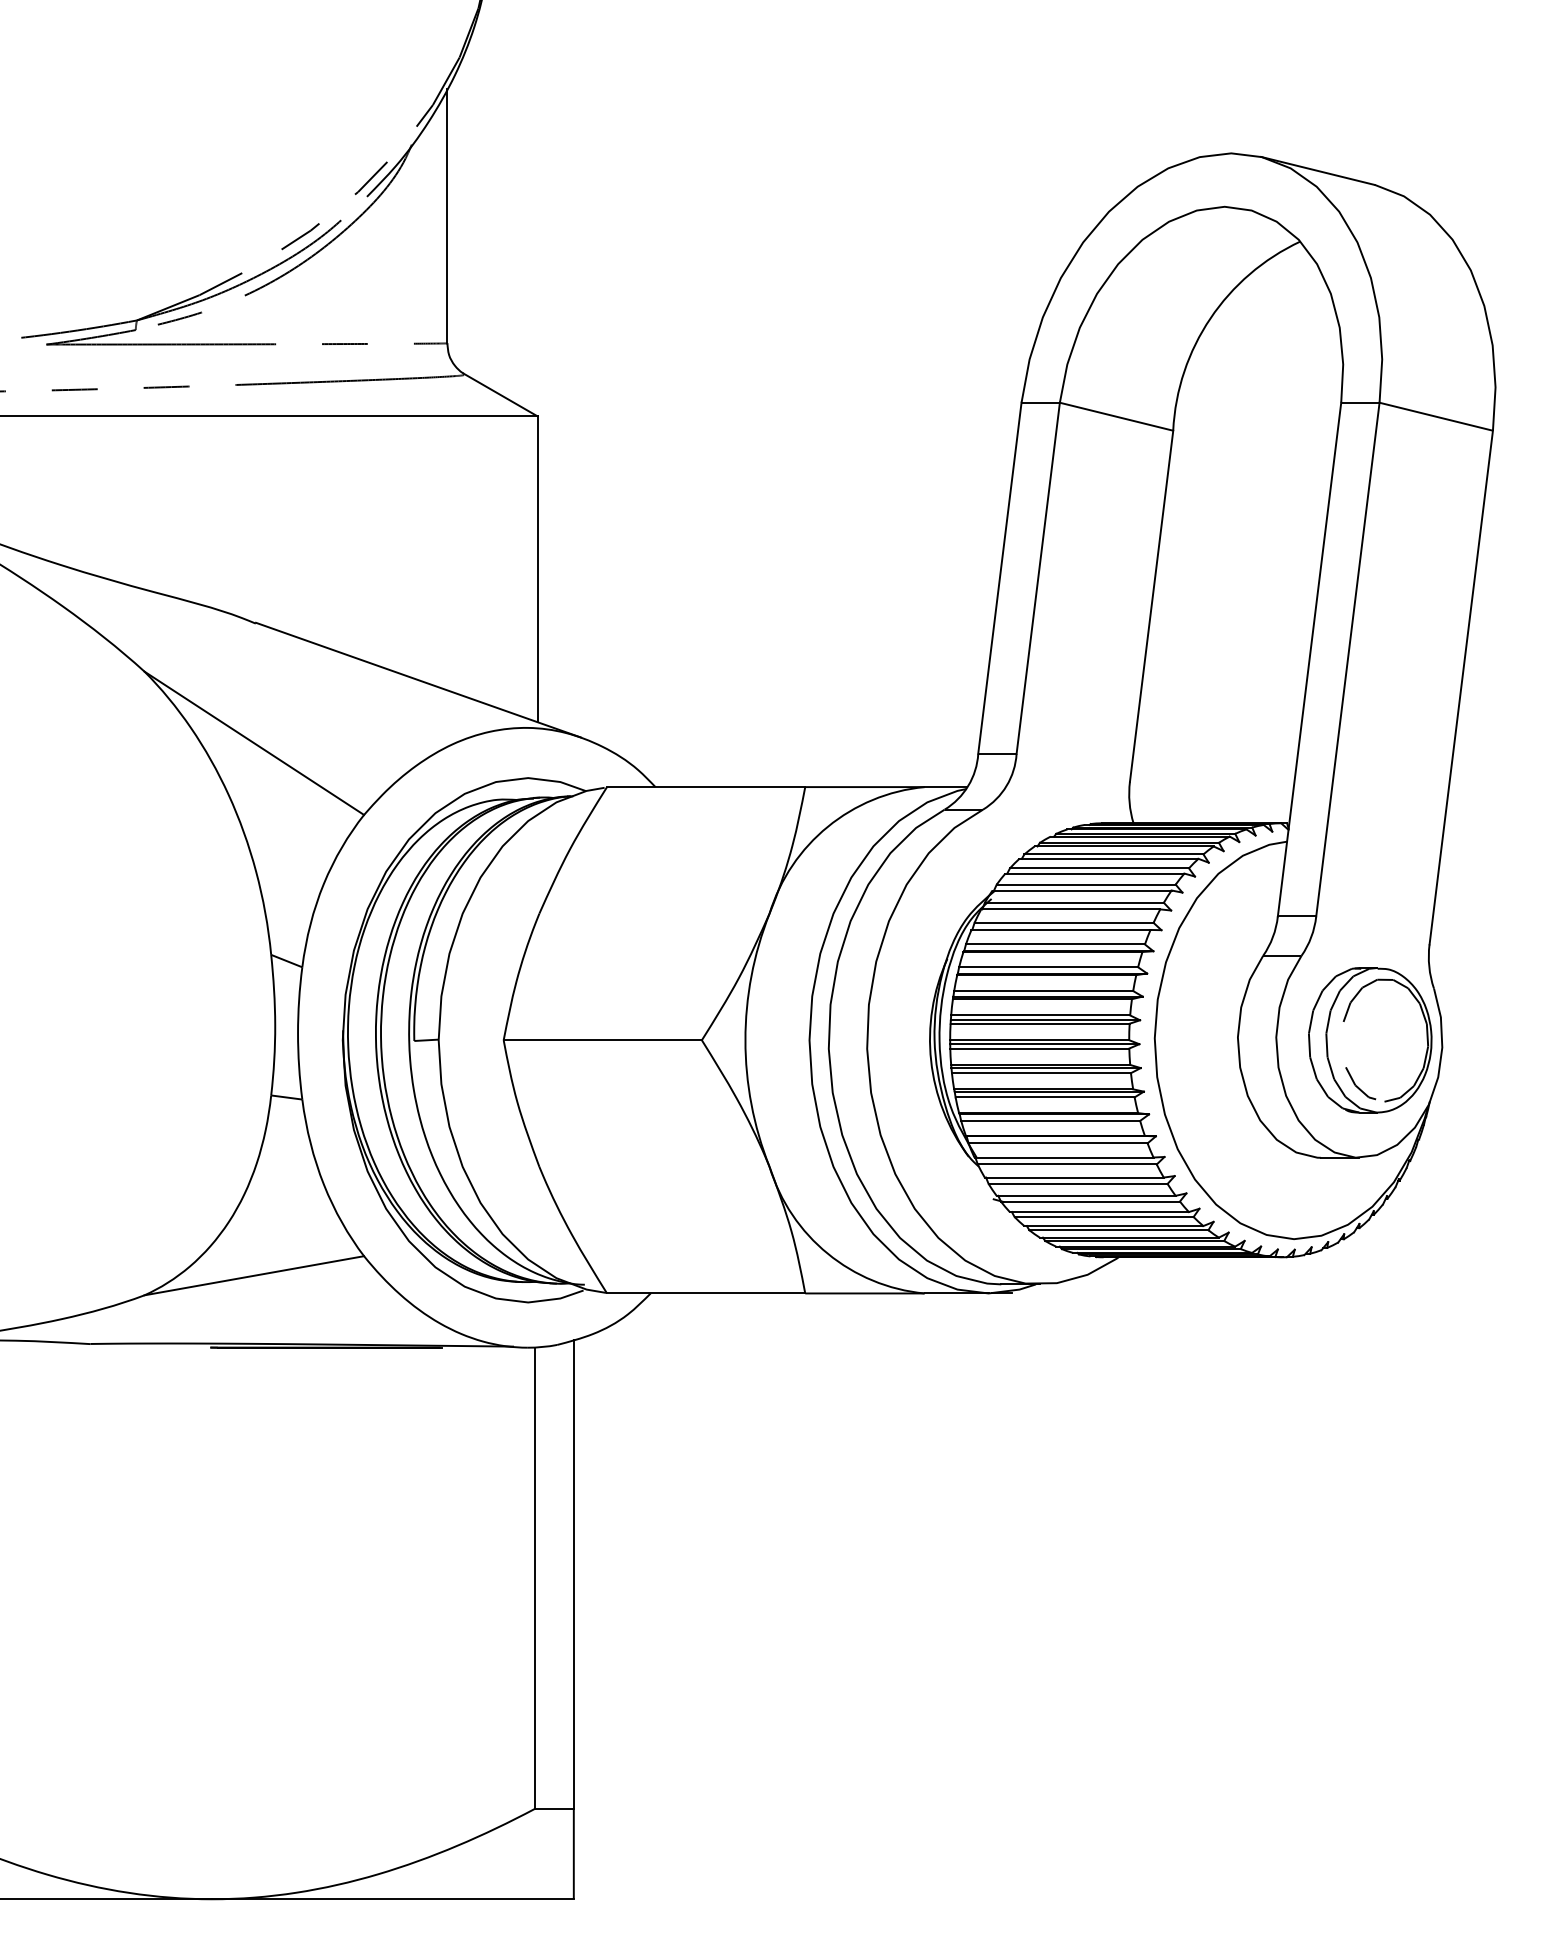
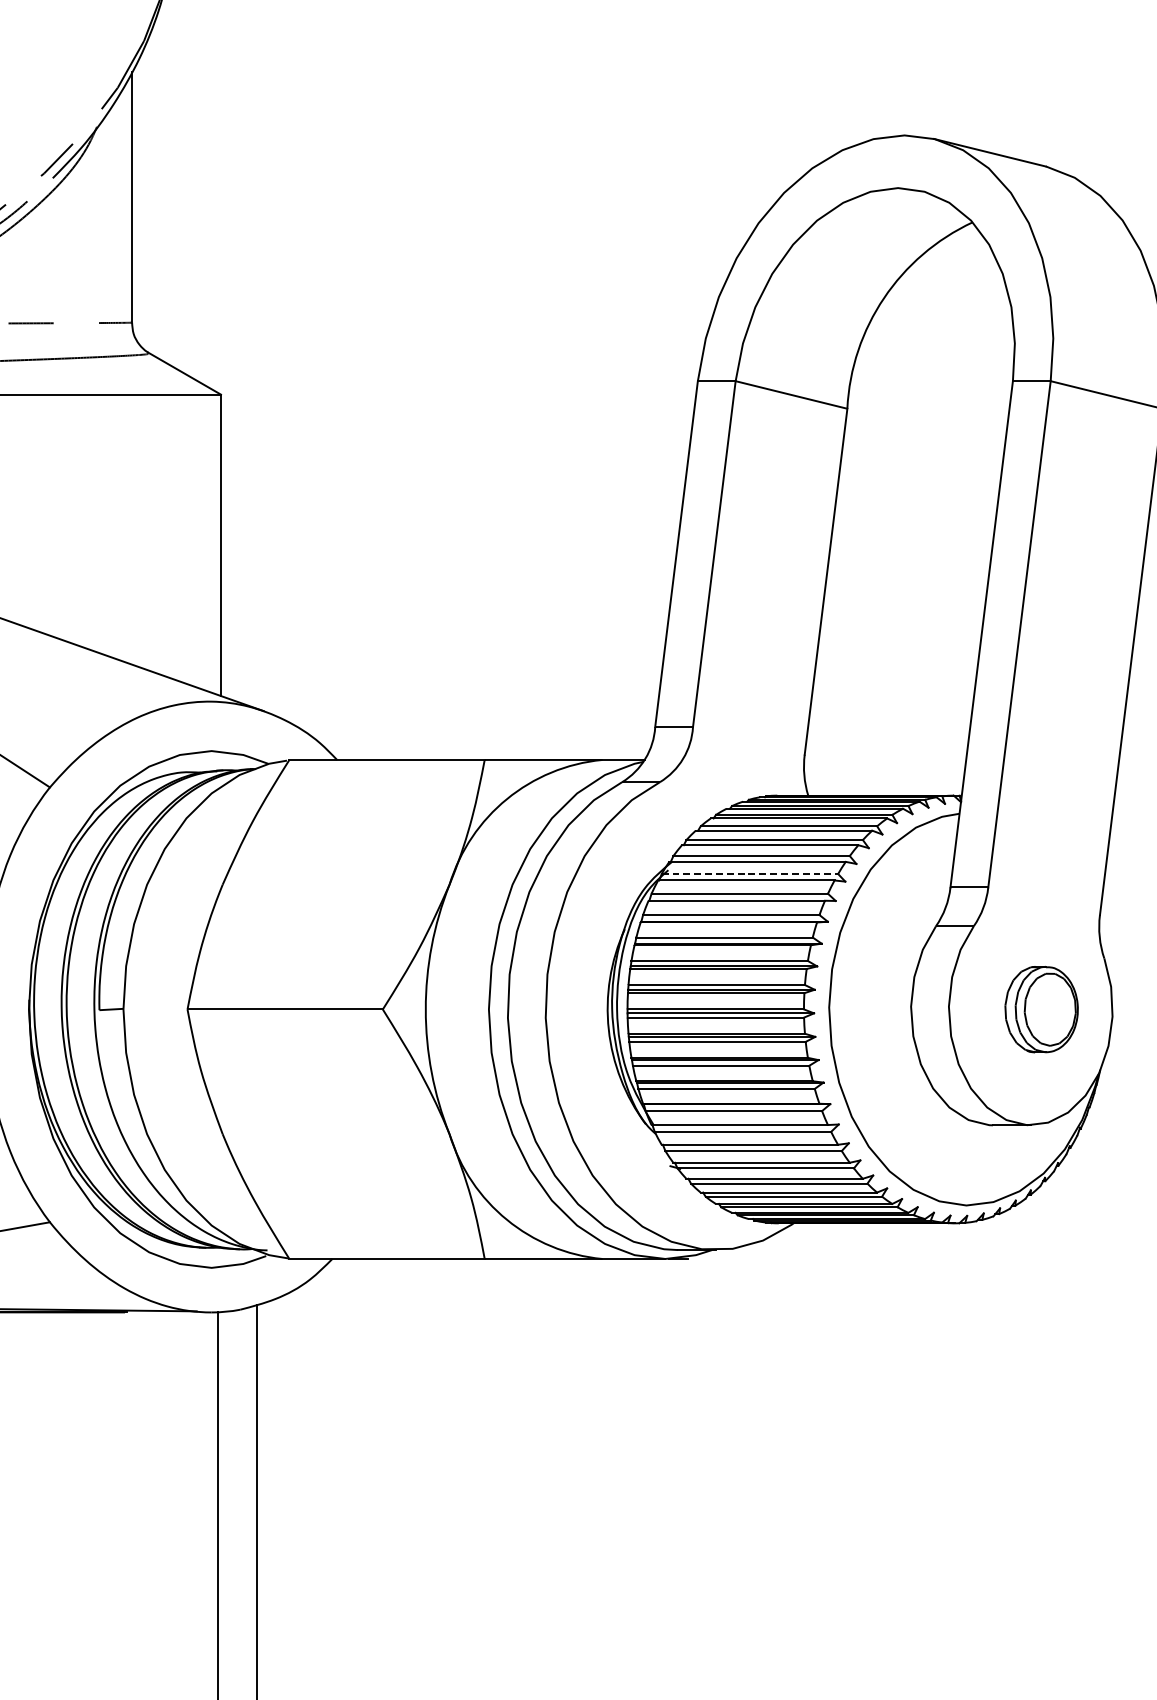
line: (1074, 902) -> (750, 873), solid -> dashed
part: (1370, 1040) -> (1041, 1009), size x0.6

